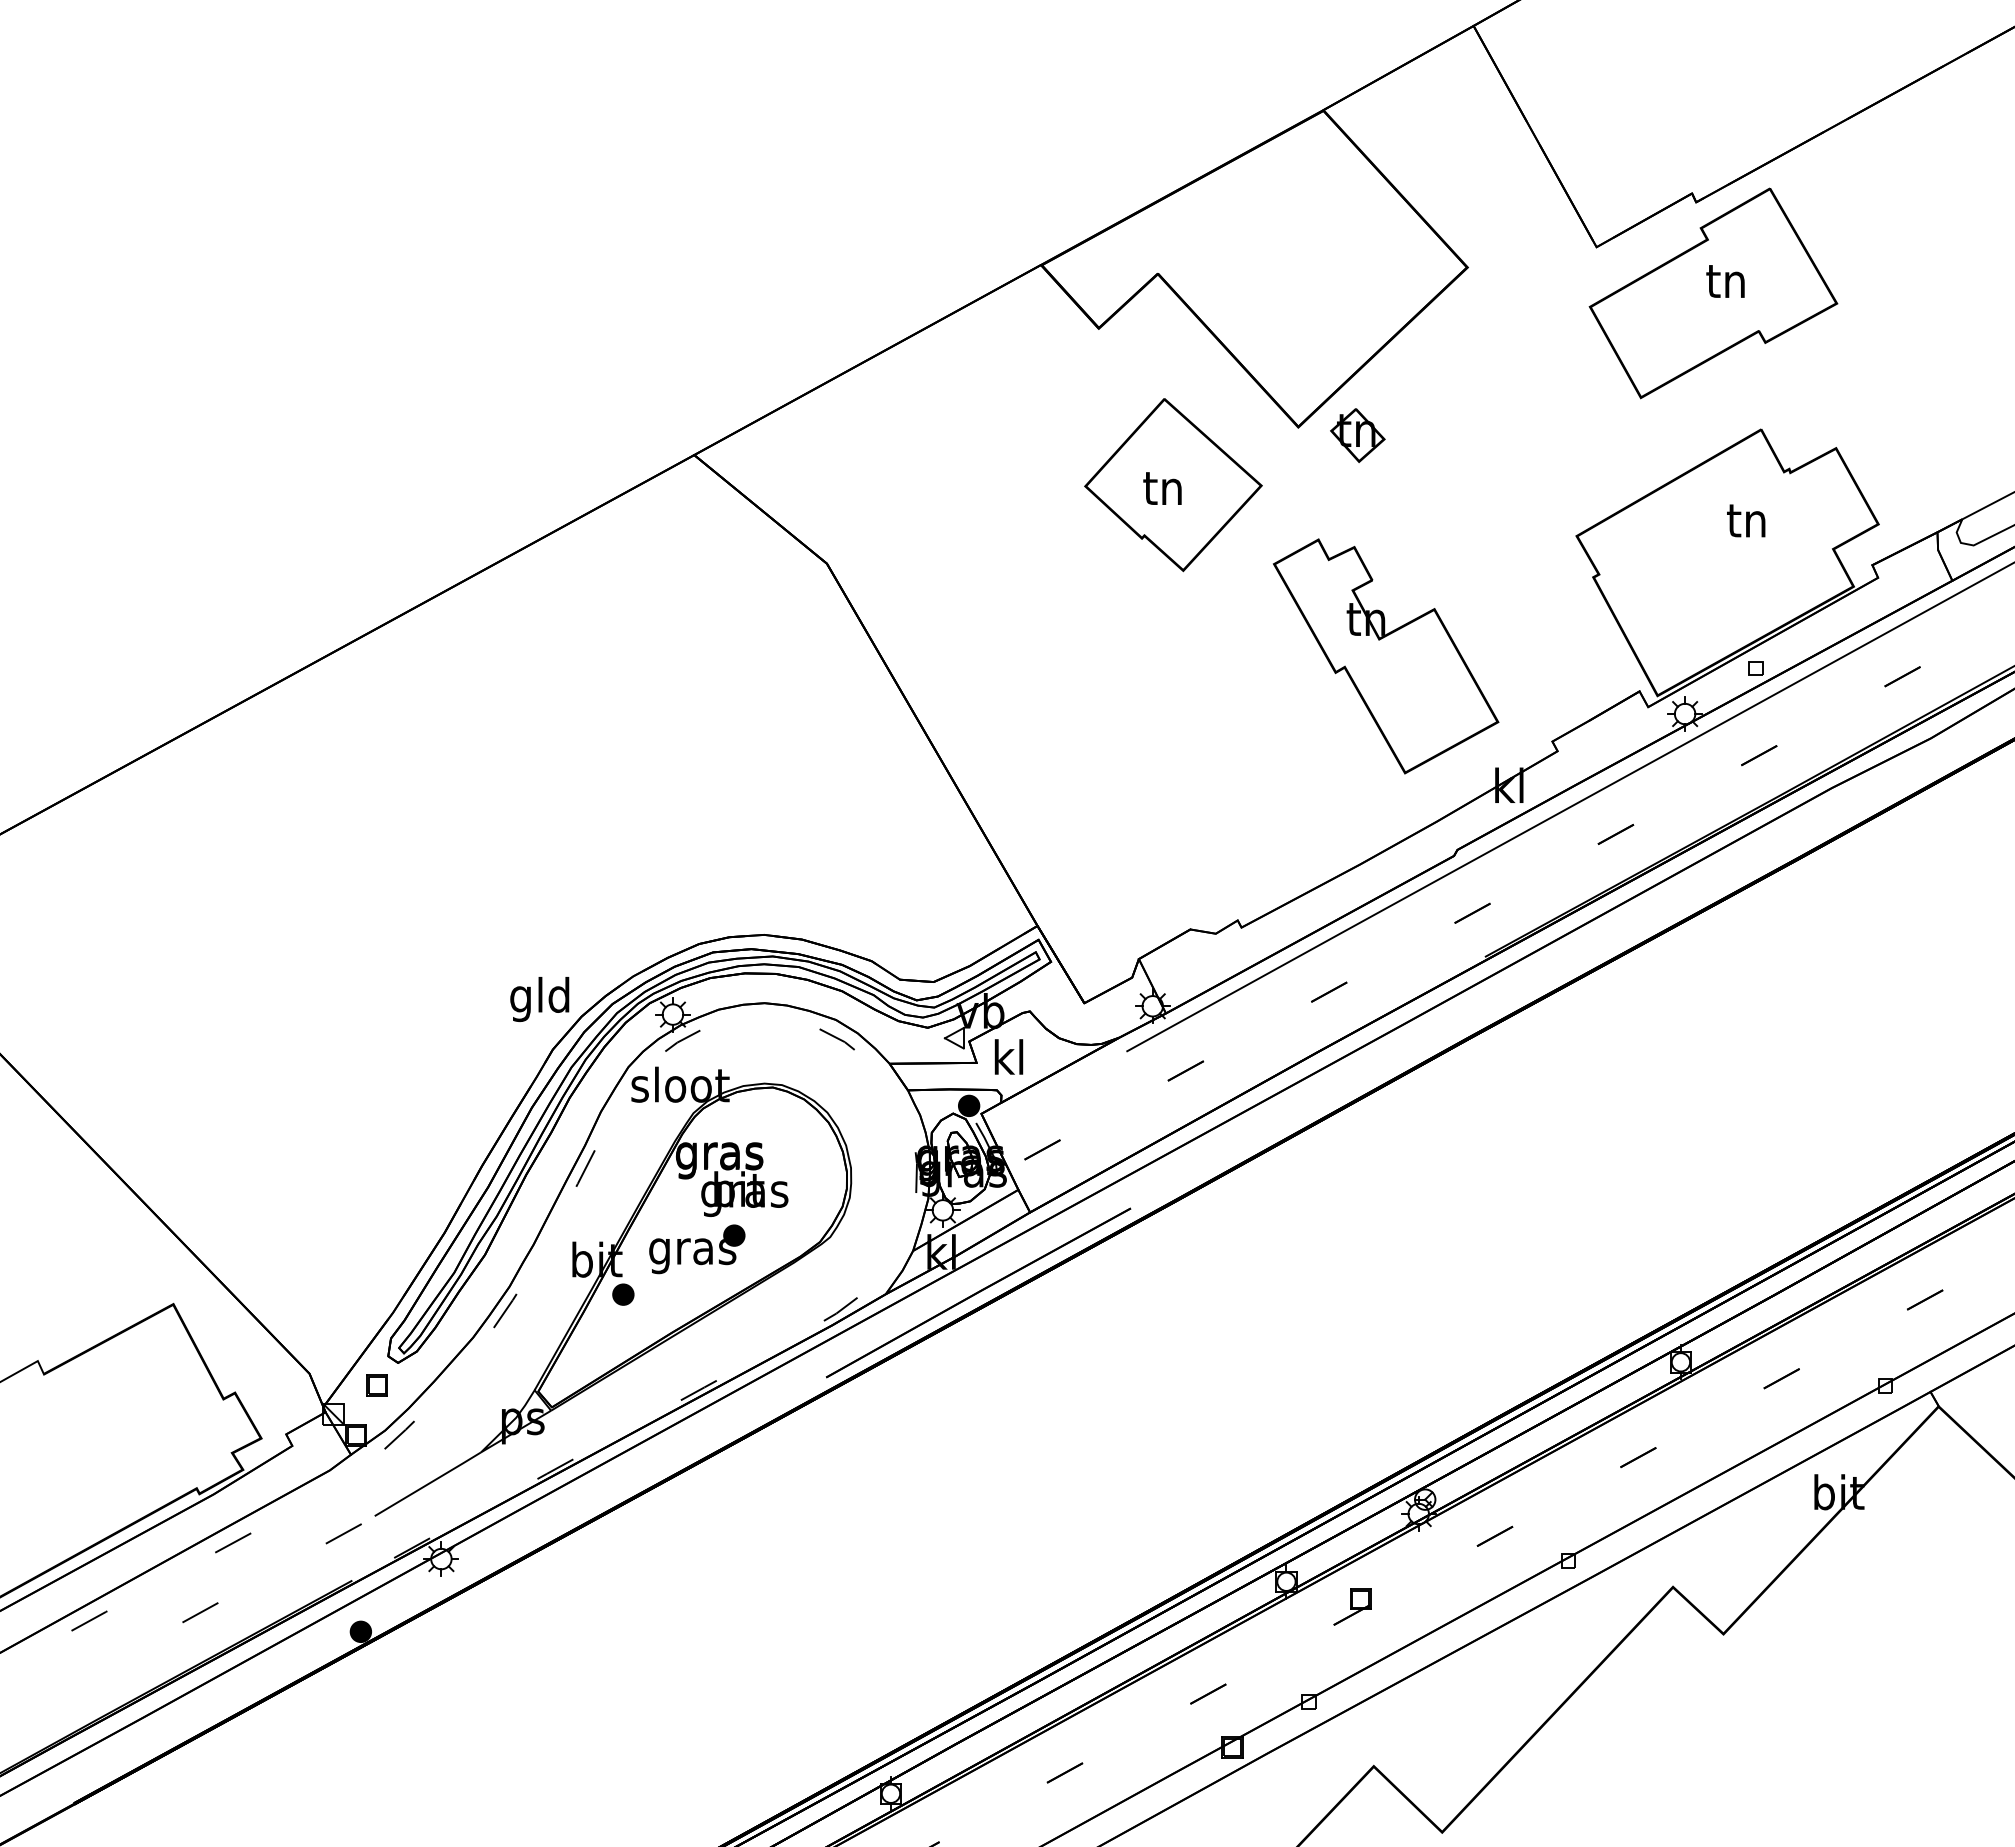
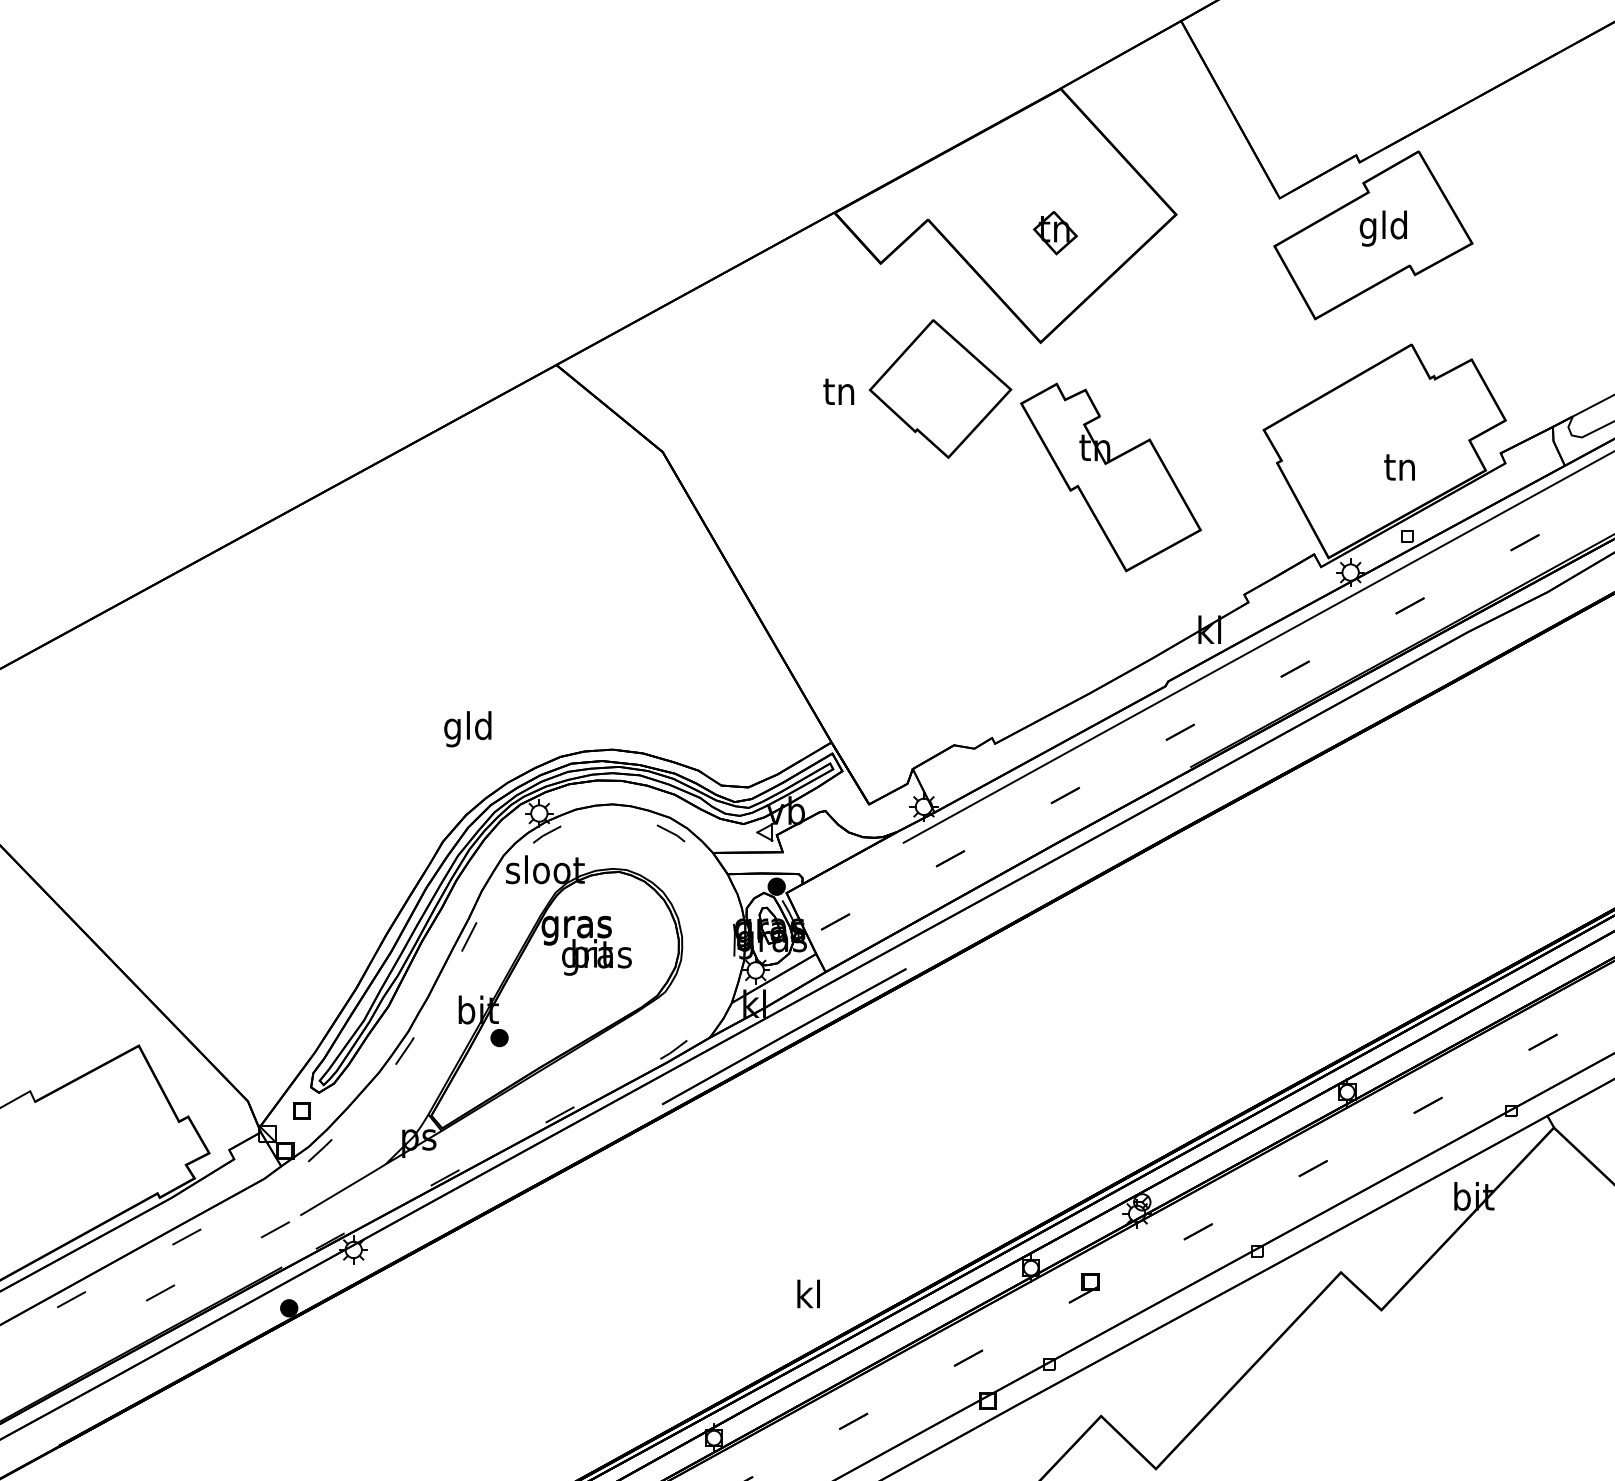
text: (1725, 284) -> (1383, 228), tn -> gld
part: (1357, 435) -> (1055, 233), moved
text: (1162, 488) -> (838, 391), moved
text: (1746, 520) -> (1399, 467), moved
part: (1386, 656) -> (1111, 477), moved
text: (539, 999) -> (467, 729), moved
text: (1008, 1056) -> (808, 1293), moved
part: (697, 1249) -> (559, 1001), removed

